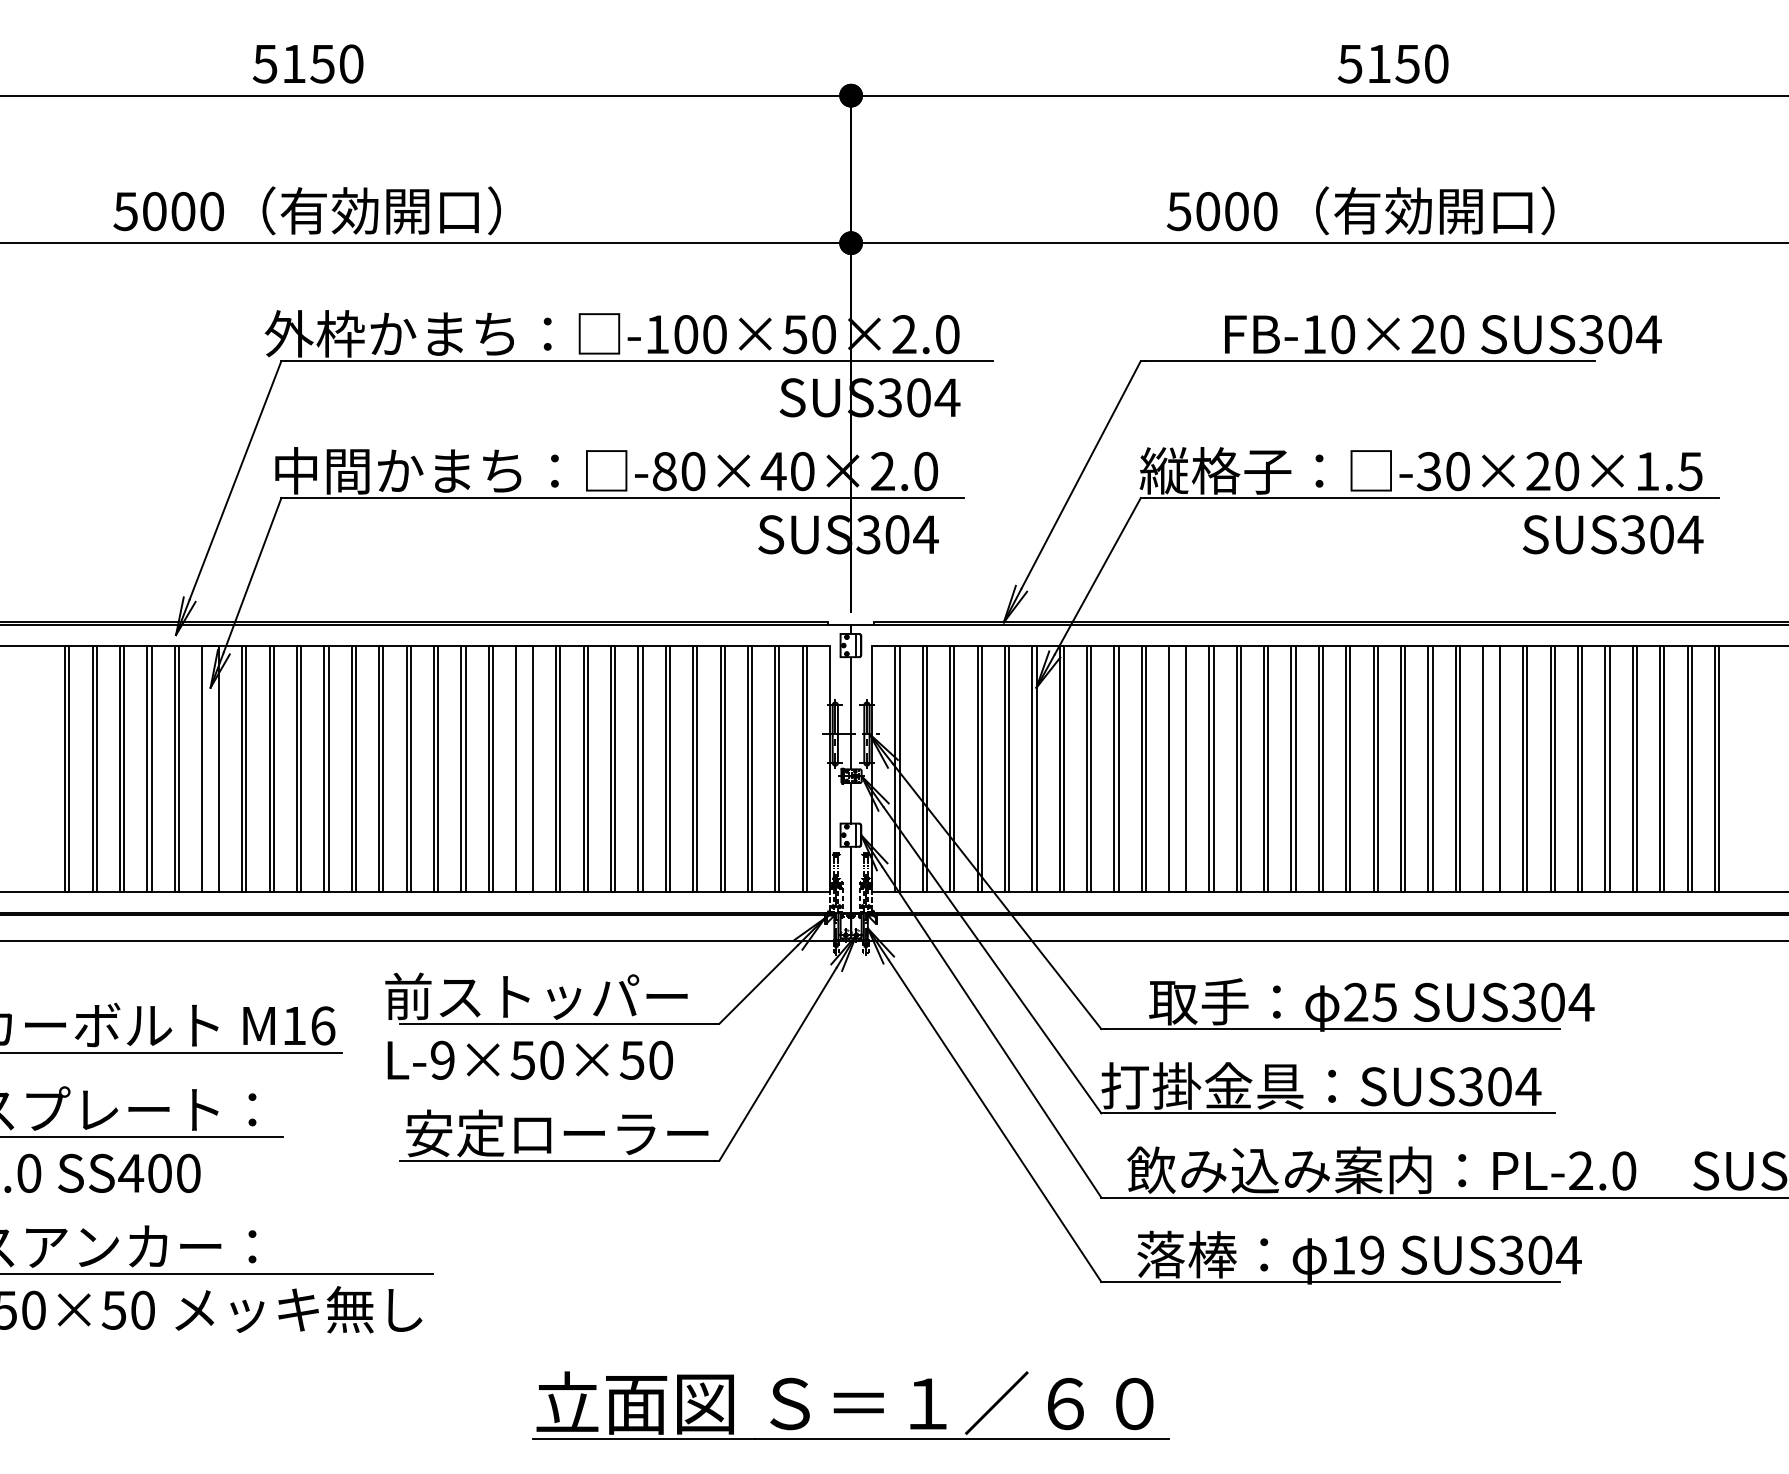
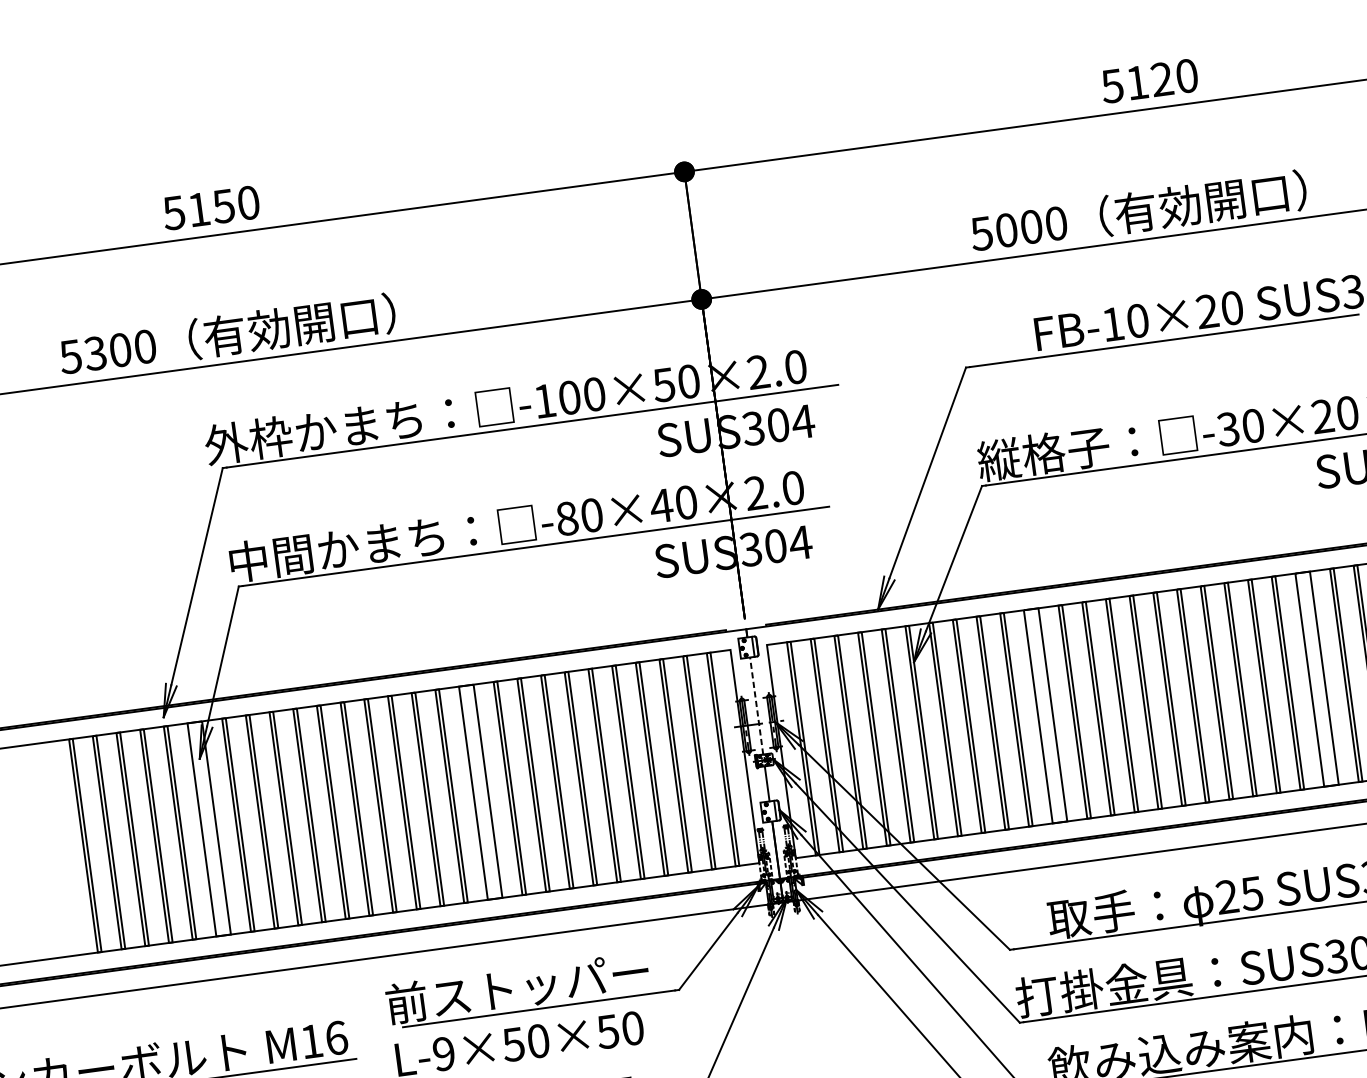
text: (1407, 63) -> (1161, 79), 5150 -> 5120
text: (154, 211) -> (95, 353), 5000 -> 5300
line: (851, 712) -> (756, 705), solid -> dashed

